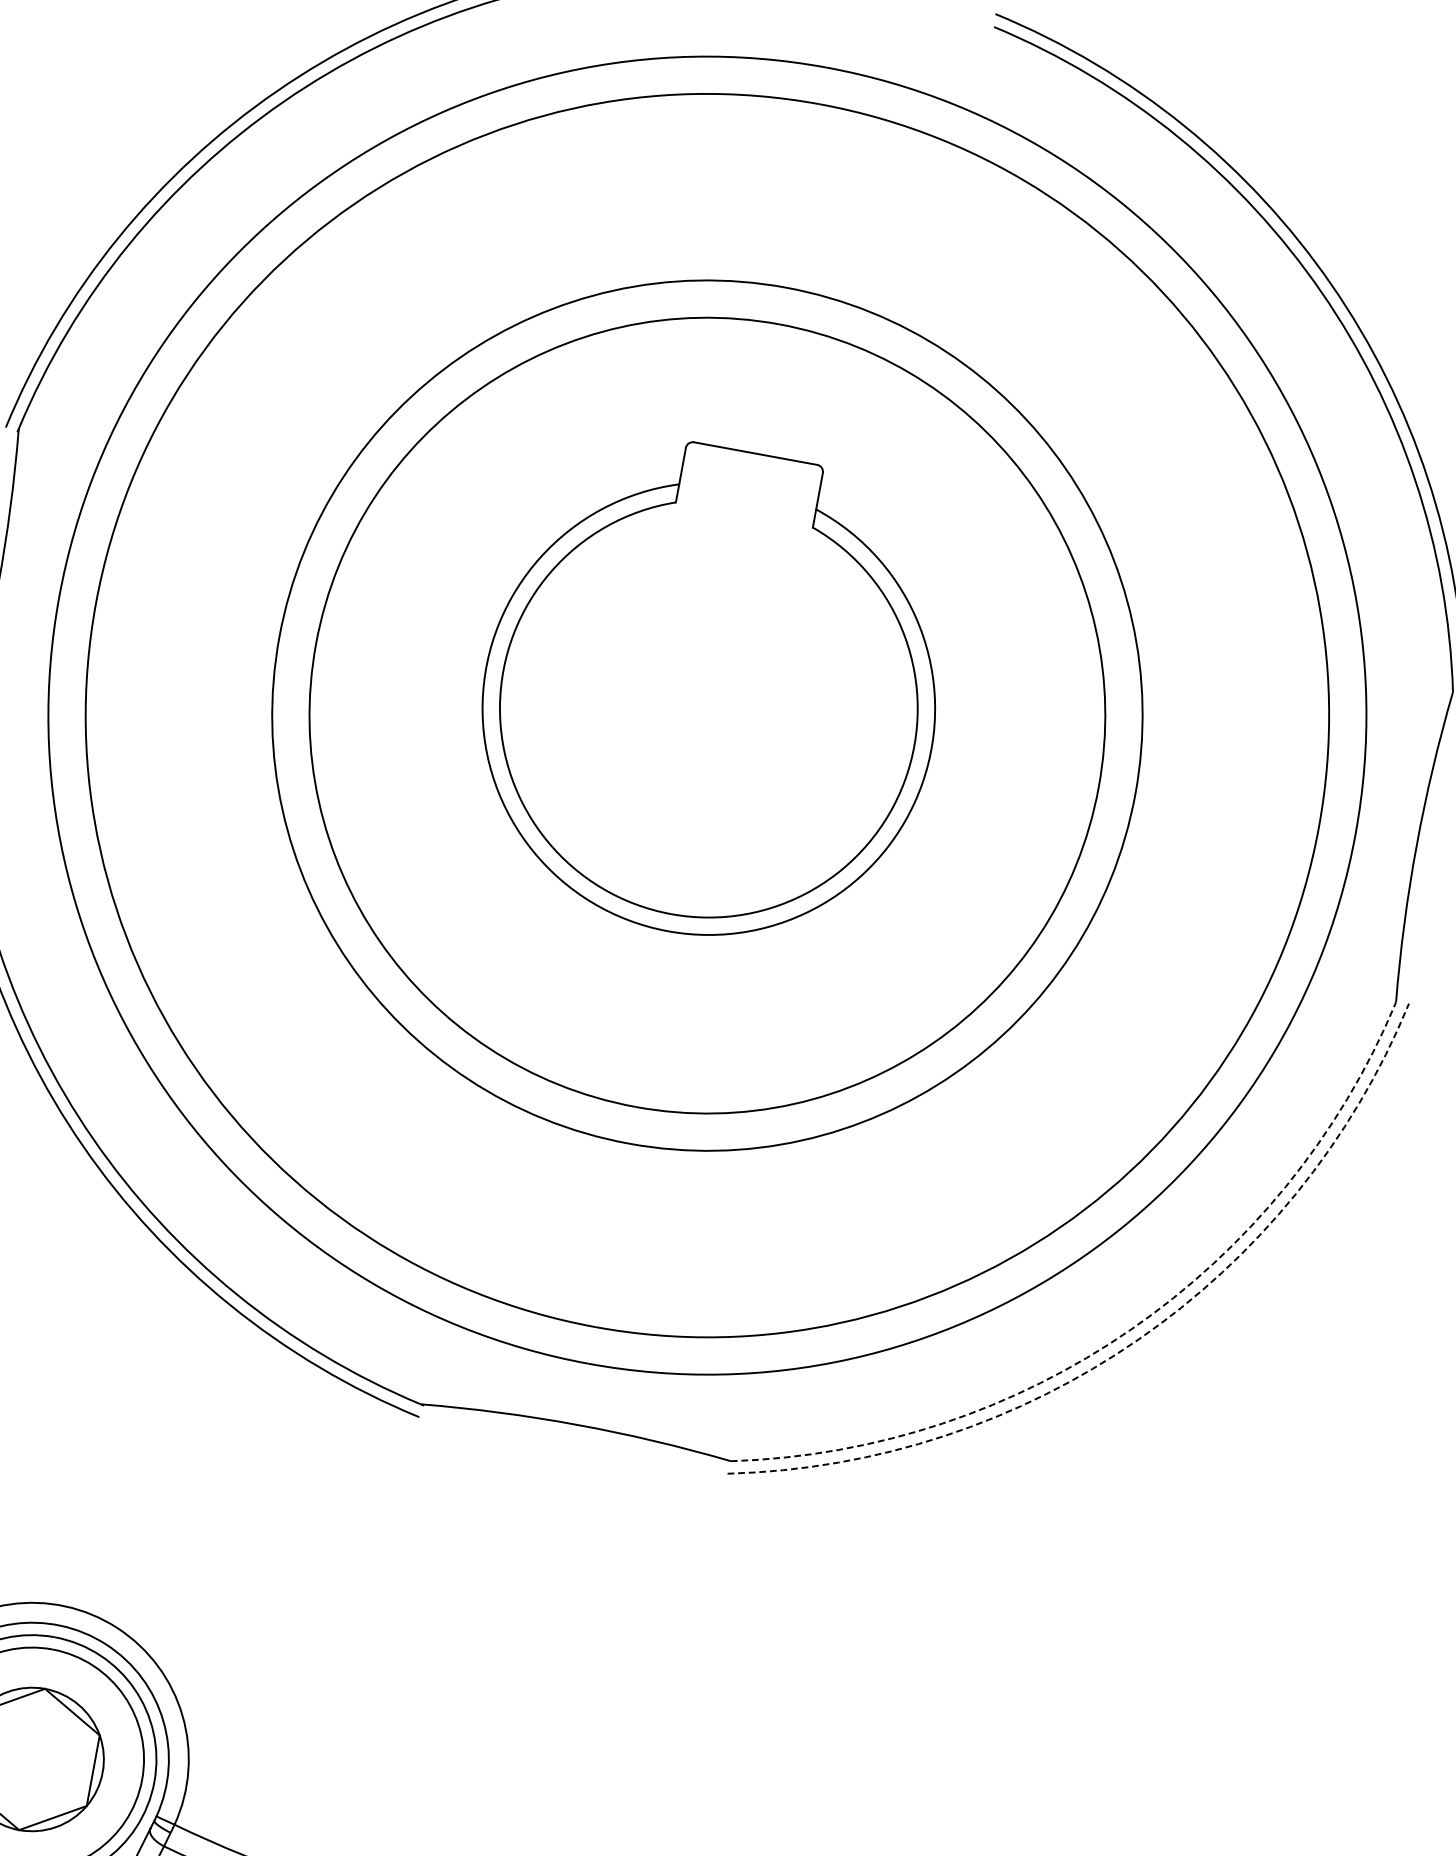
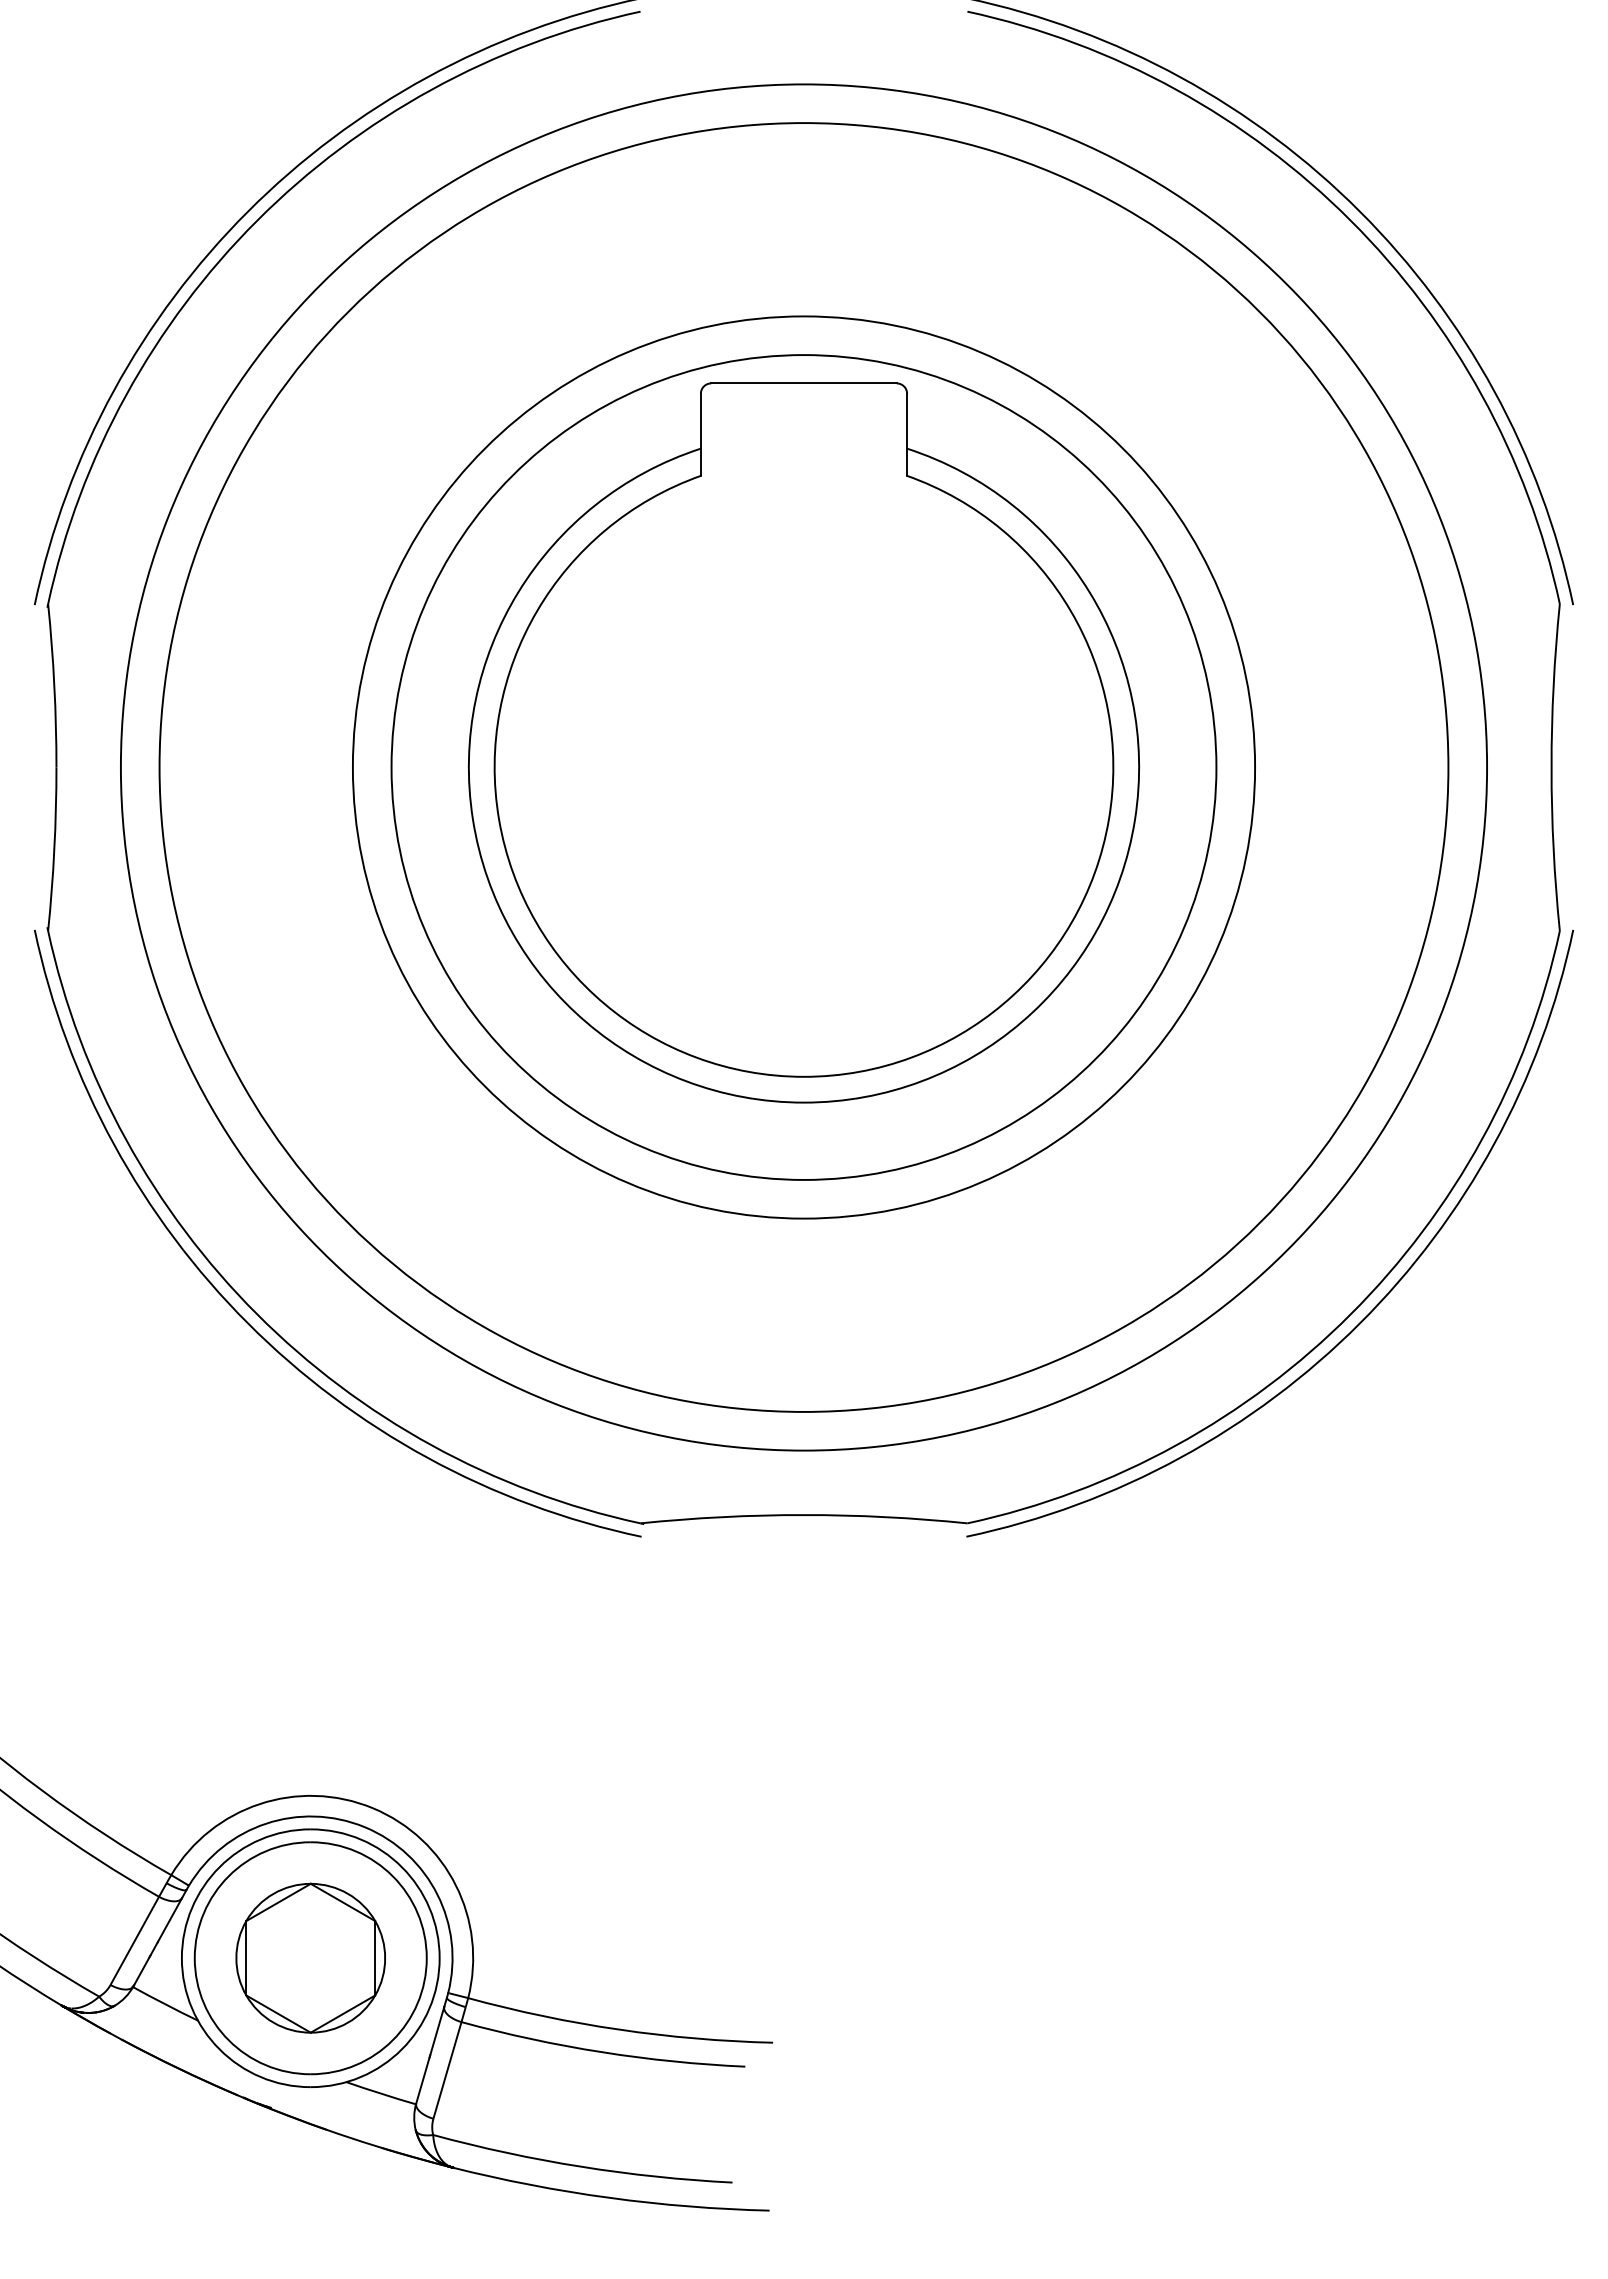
part: (712, 691) -> (804, 742), size x1.43
arc: (1130, 1329) -> (1350, 1314), dashed -> solid
arc: (1137, 1339) -> (1359, 1323), dashed -> solid

